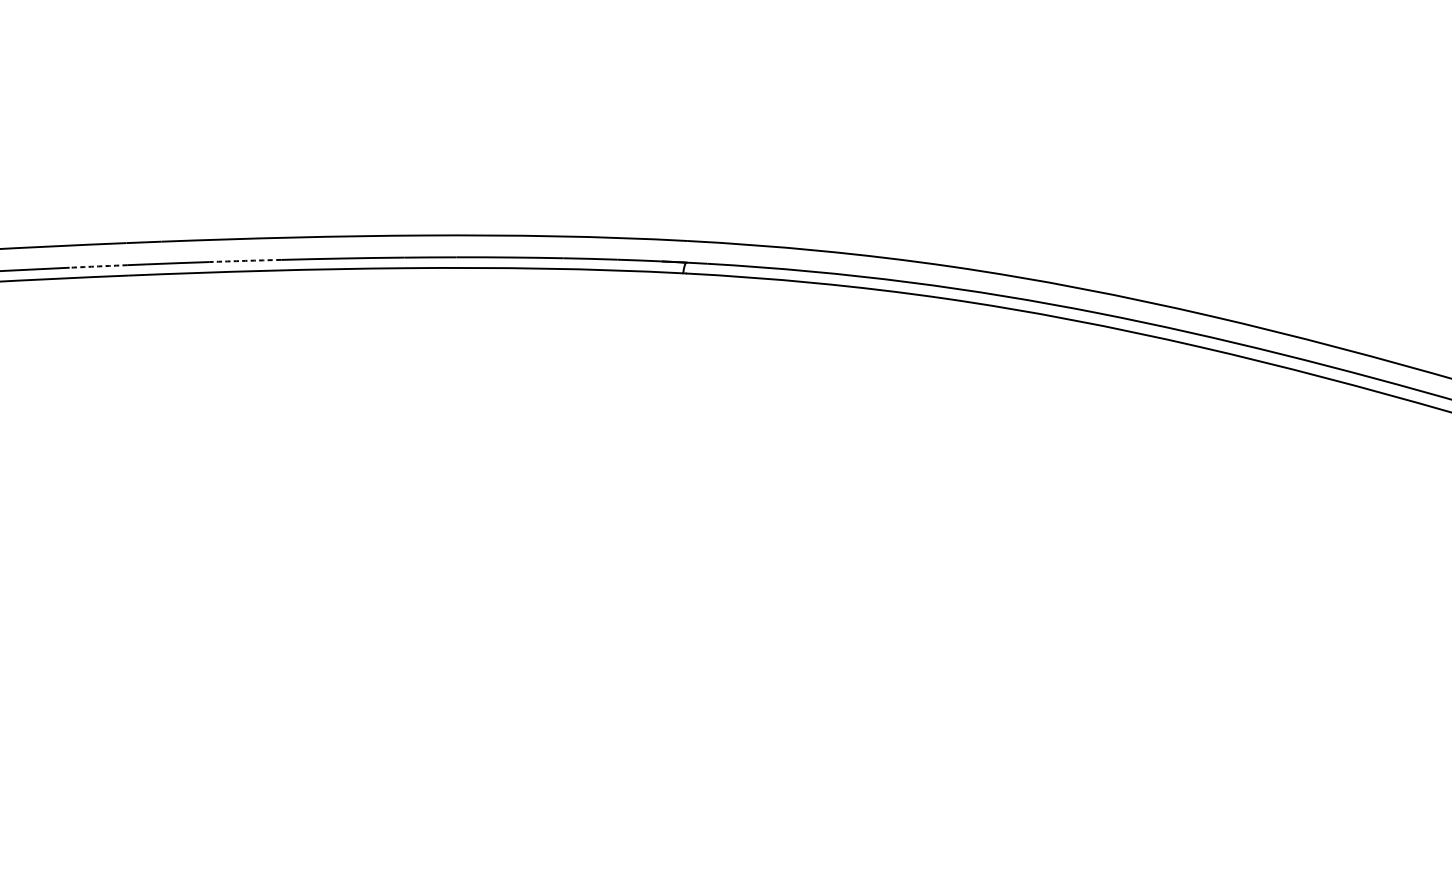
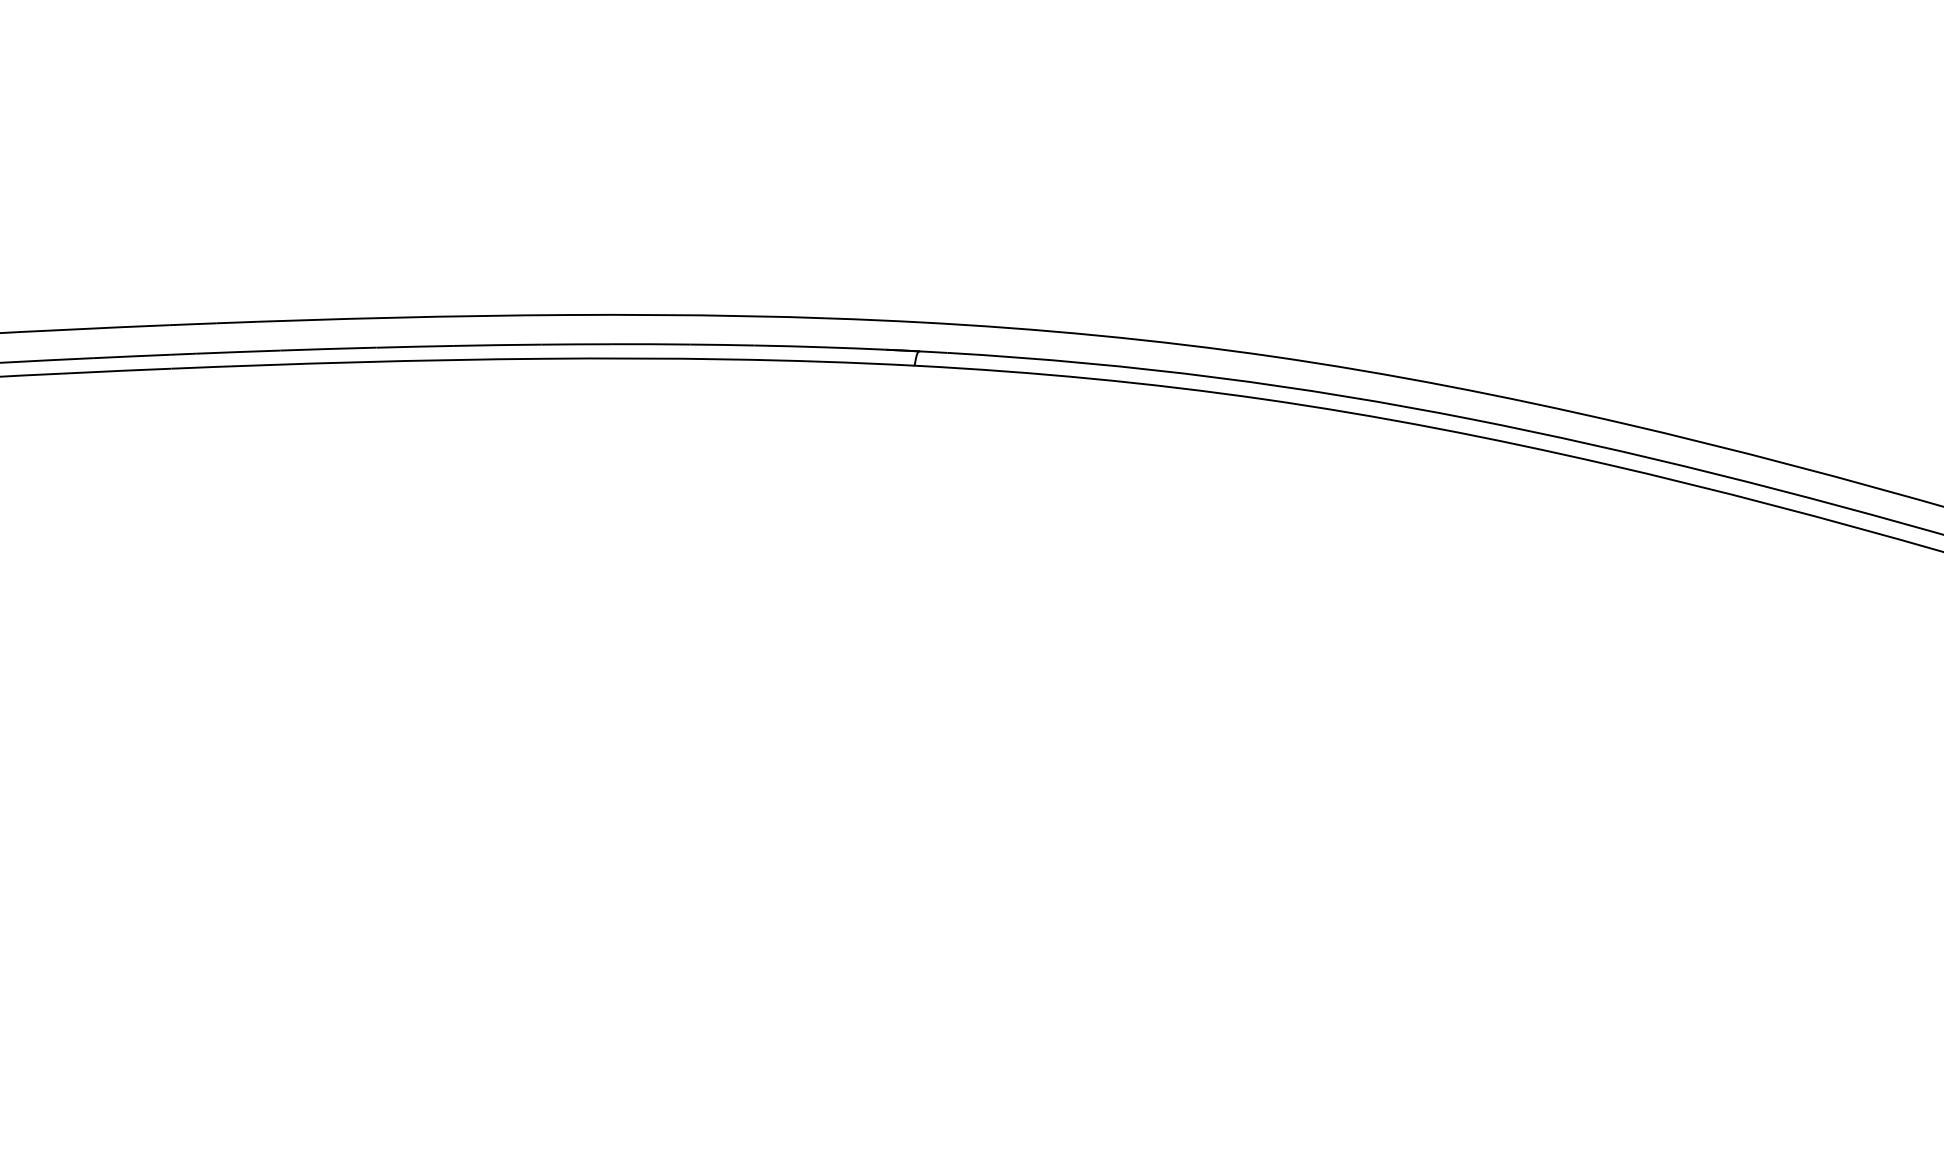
arc: (245, 261) -> (328, 349), dashed -> solid
arc: (98, 266) -> (131, 356), dashed -> solid

